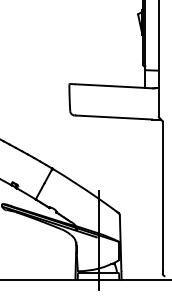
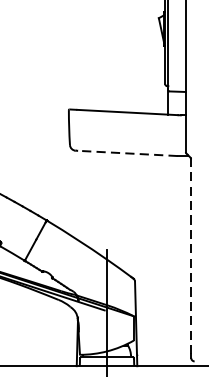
line: (113, 117) -> (126, 153), solid -> dashed
line: (162, 195) -> (190, 255), solid -> dashed

